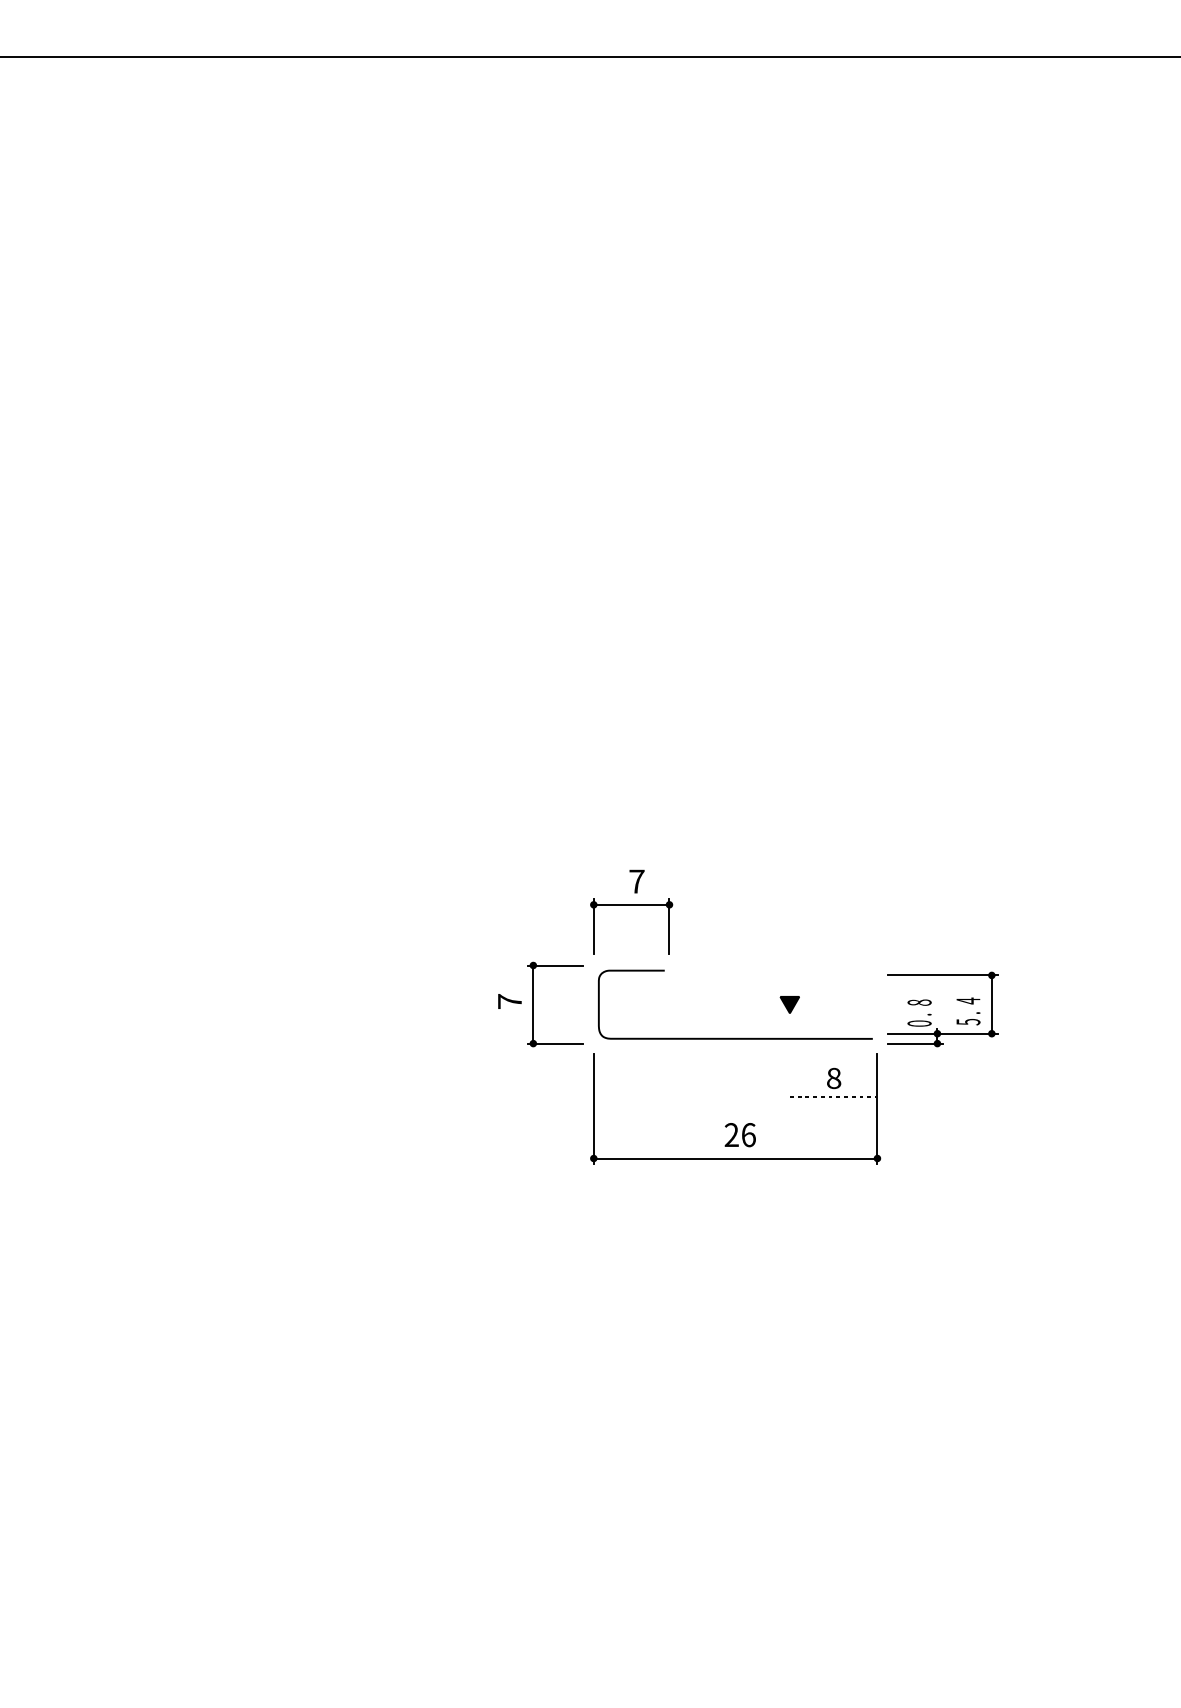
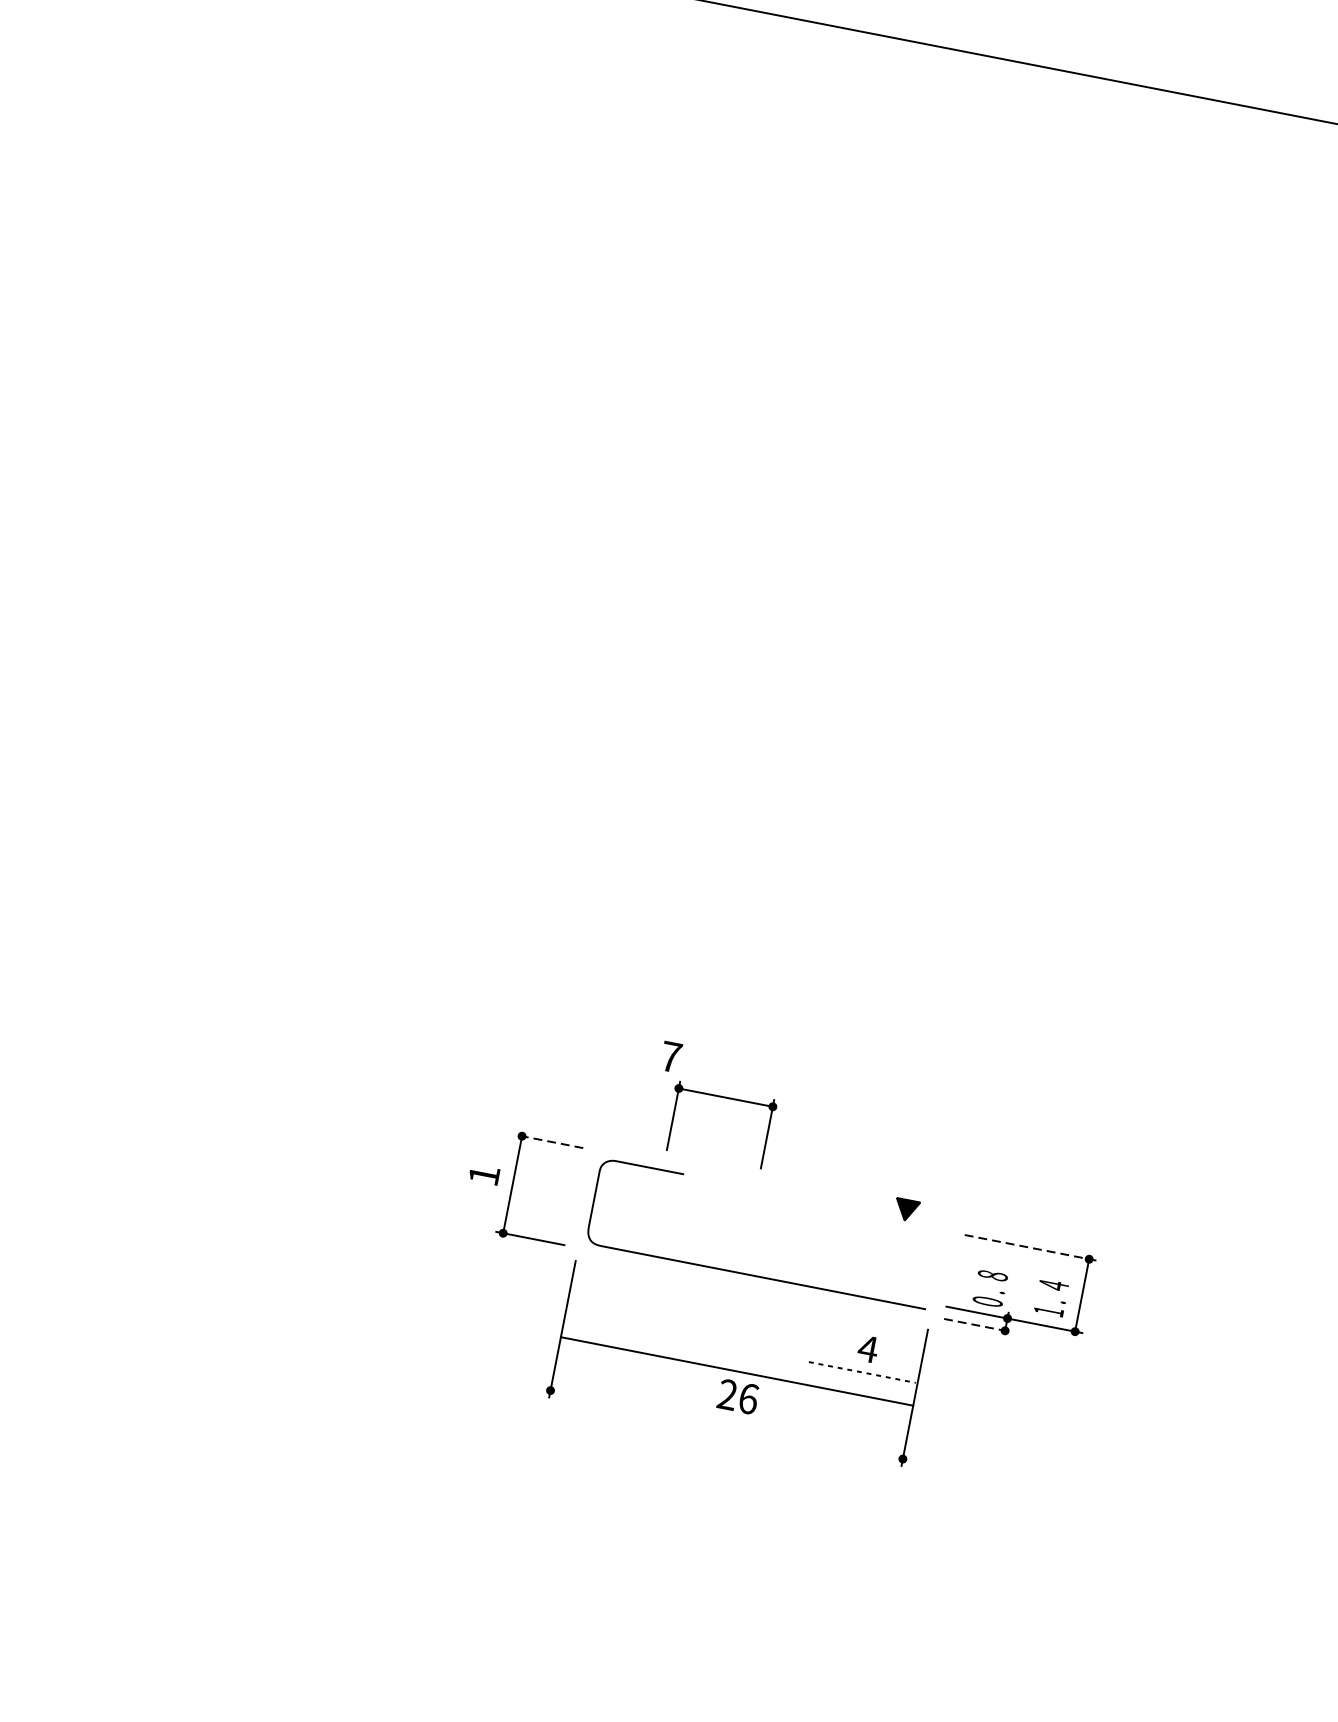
part: (631, 905) -> (725, 1098), moved
line: (554, 965) -> (548, 1141), solid -> dashed
line: (942, 975) -> (1027, 1247), solid -> dashed
text: (509, 1001) -> (483, 1175), 7 -> 1
part: (789, 1004) -> (906, 1209), moved
text: (968, 1022) -> (1048, 1312), 5 -> 1
line: (916, 1043) -> (979, 1325), solid -> dashed
text: (833, 1078) -> (867, 1349), 8 -> 4
line: (735, 1158) -> (736, 1371), moved

